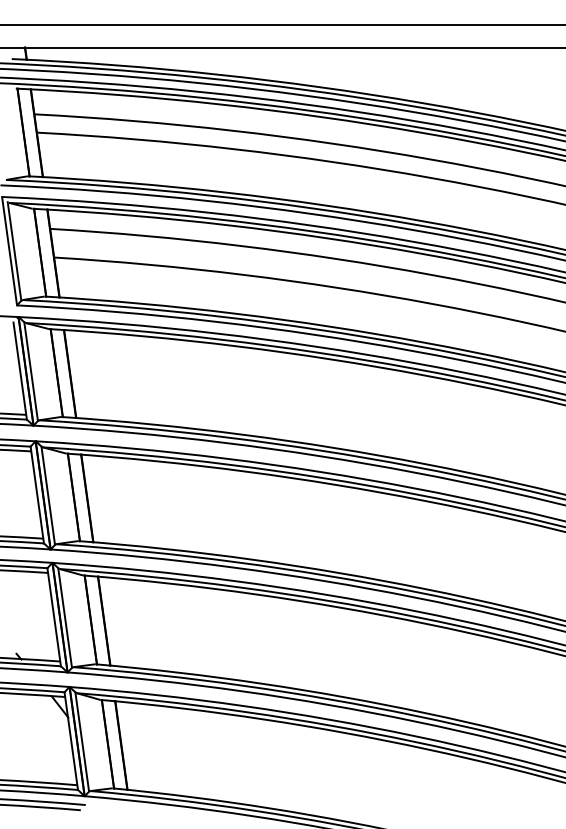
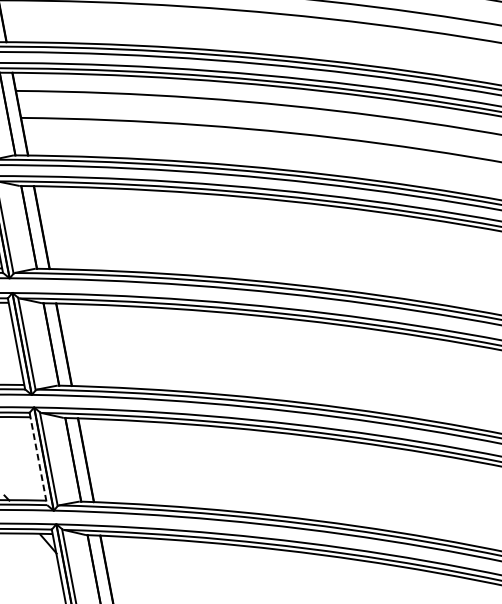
line: (54, 617) -> (38, 459), solid -> dashed

